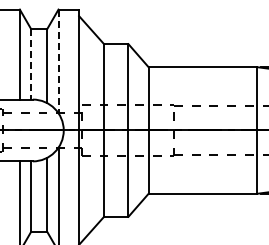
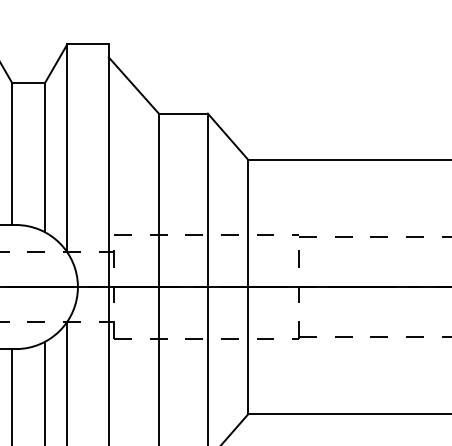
line: (58, 61) -> (67, 148), dashed -> solid
line: (30, 64) -> (11, 154), dashed -> solid

